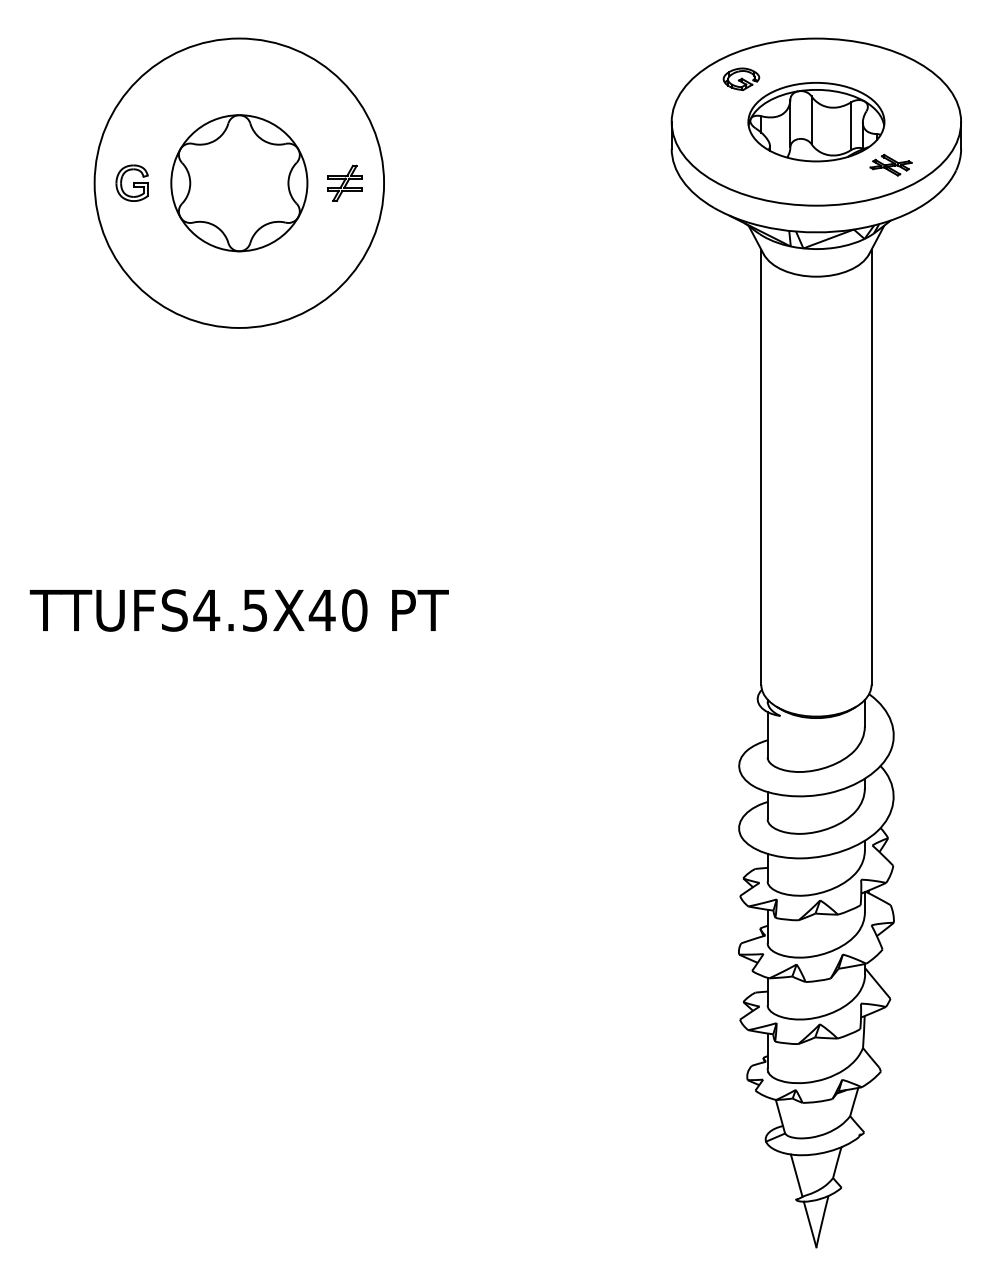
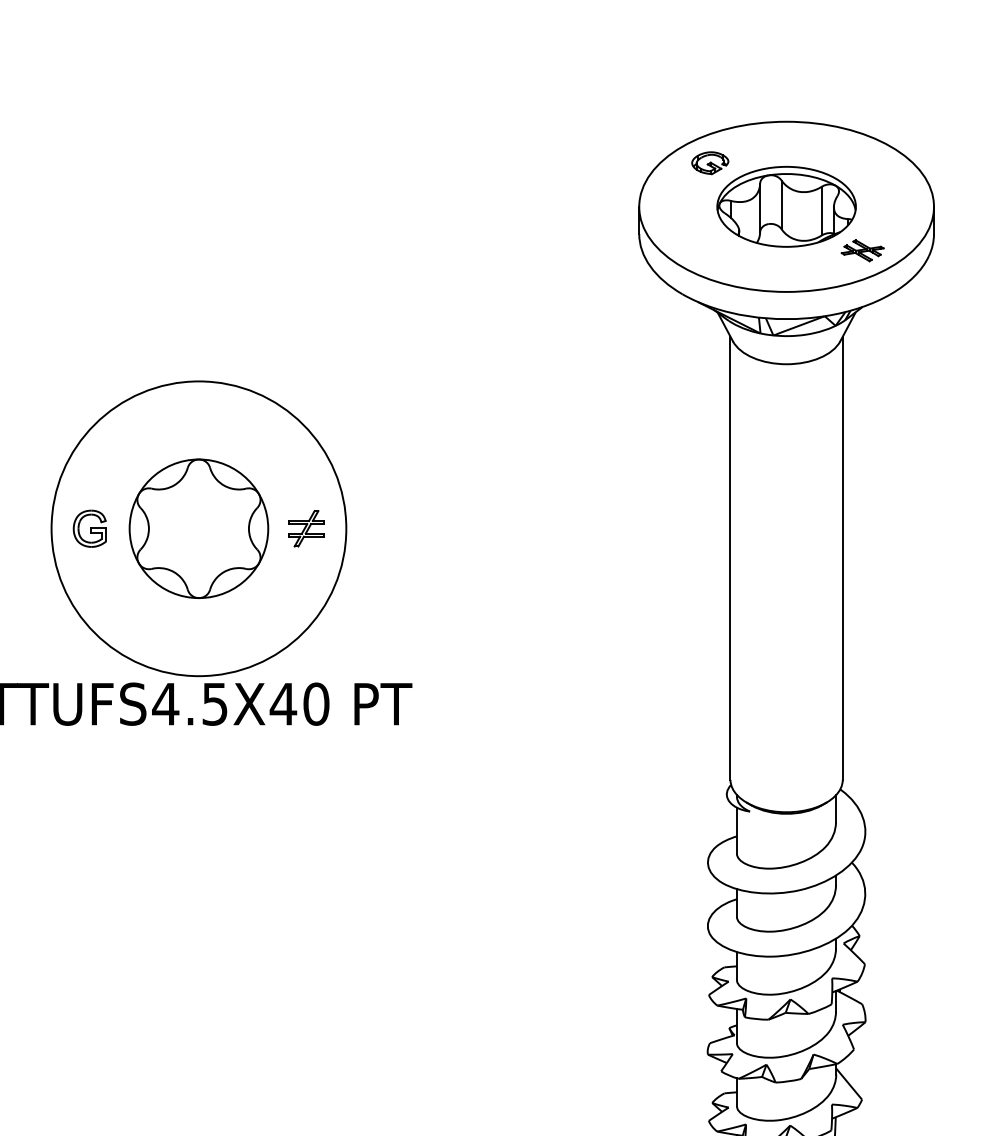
part: (238, 182) -> (198, 528), moved

